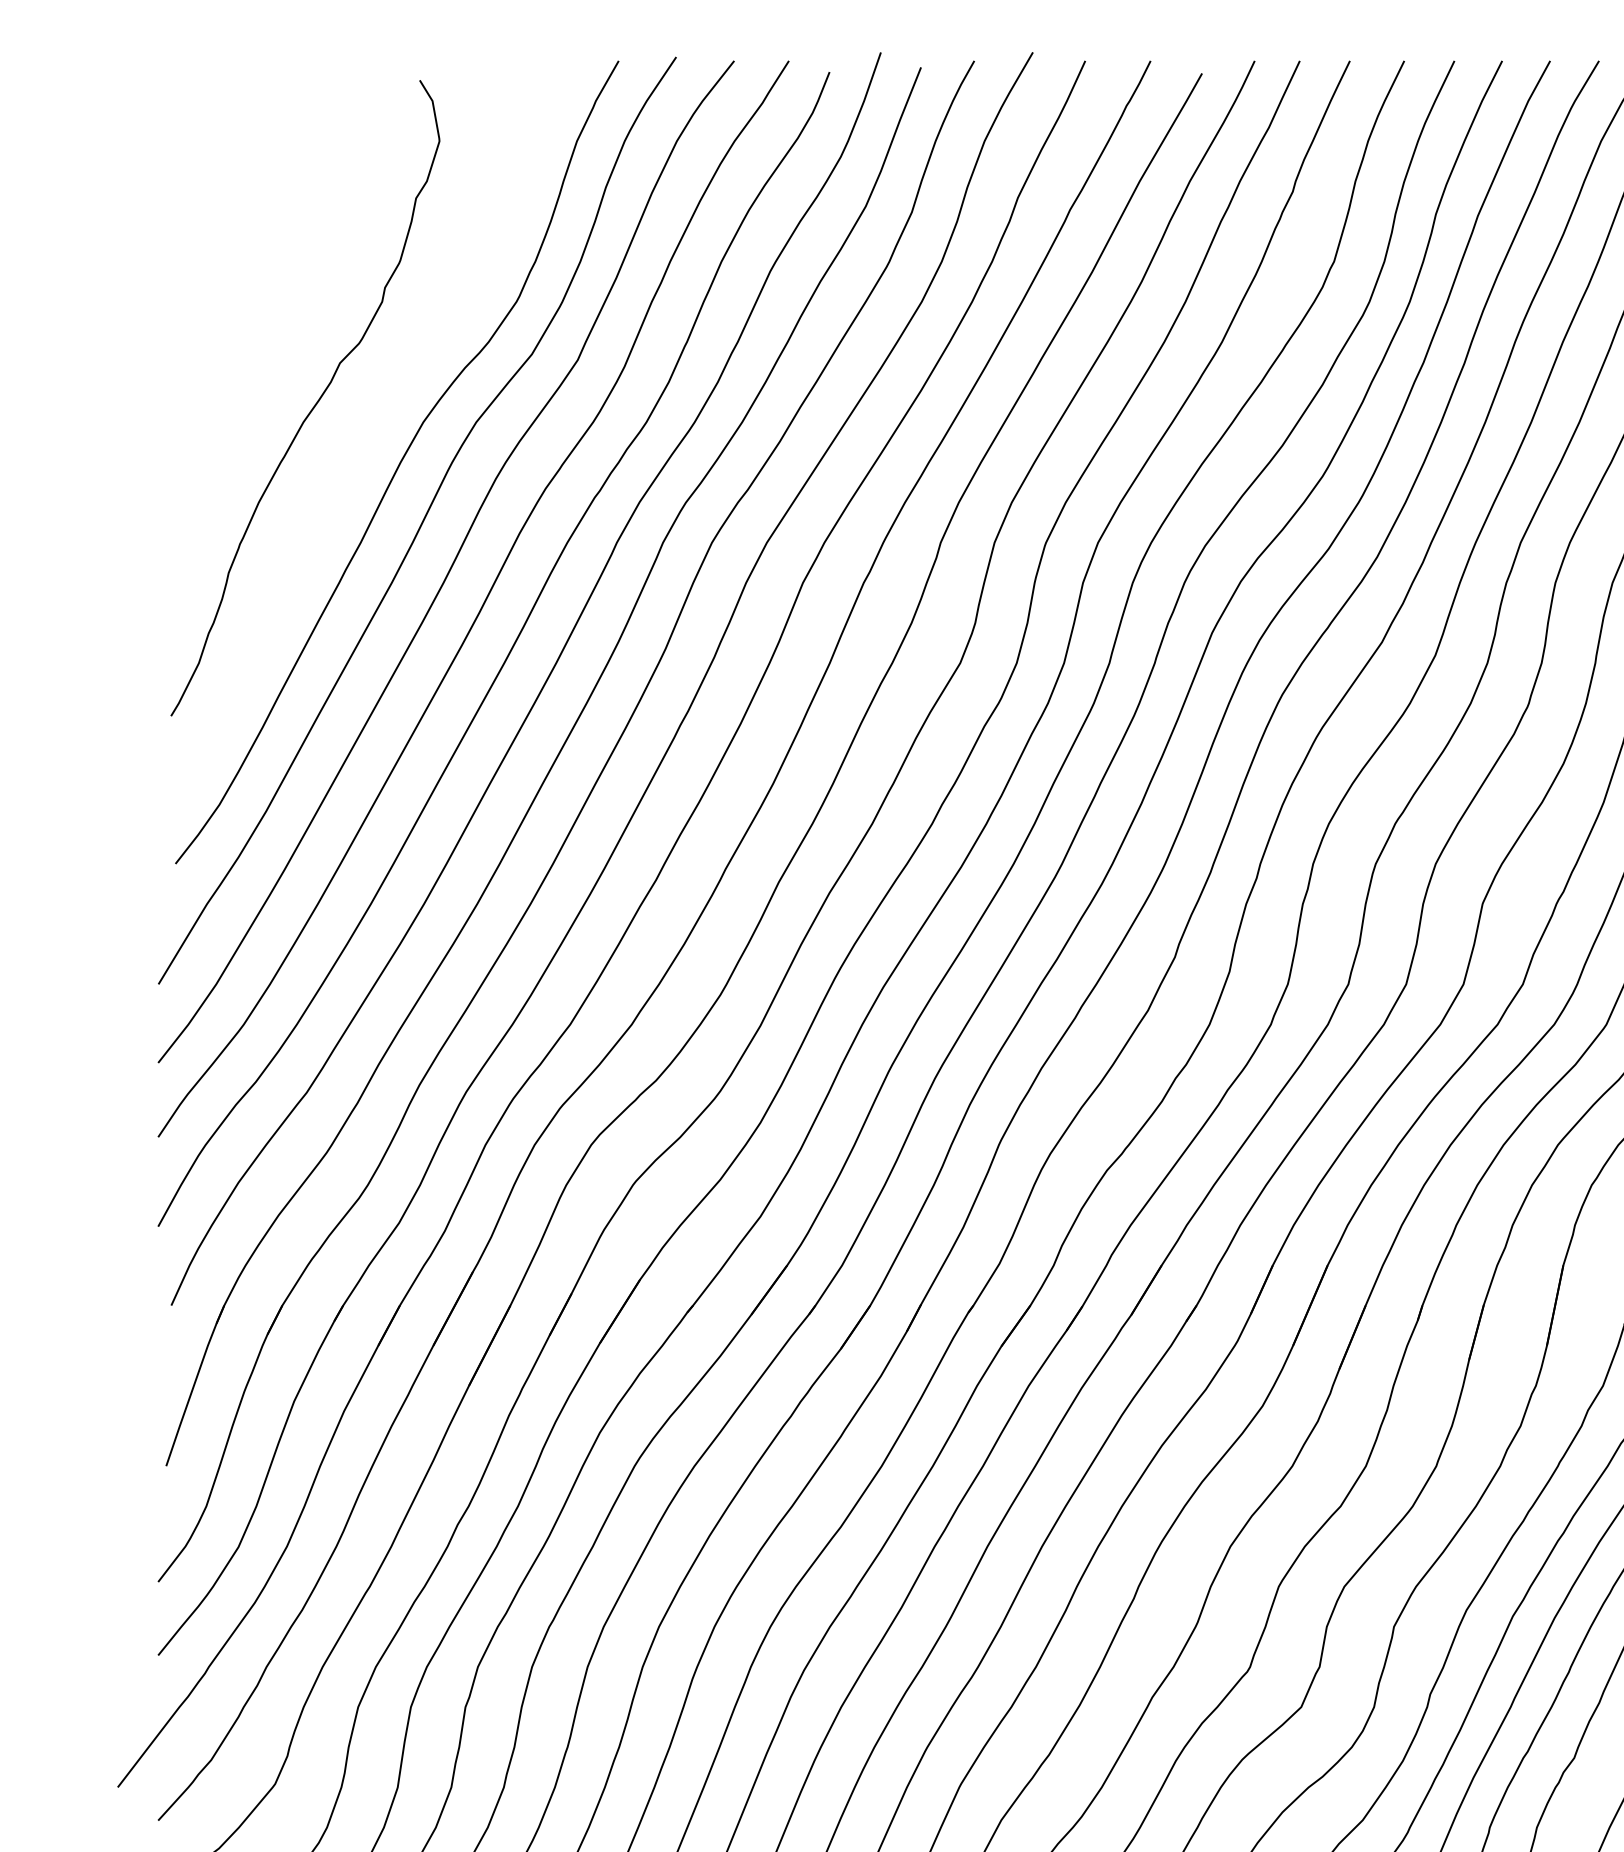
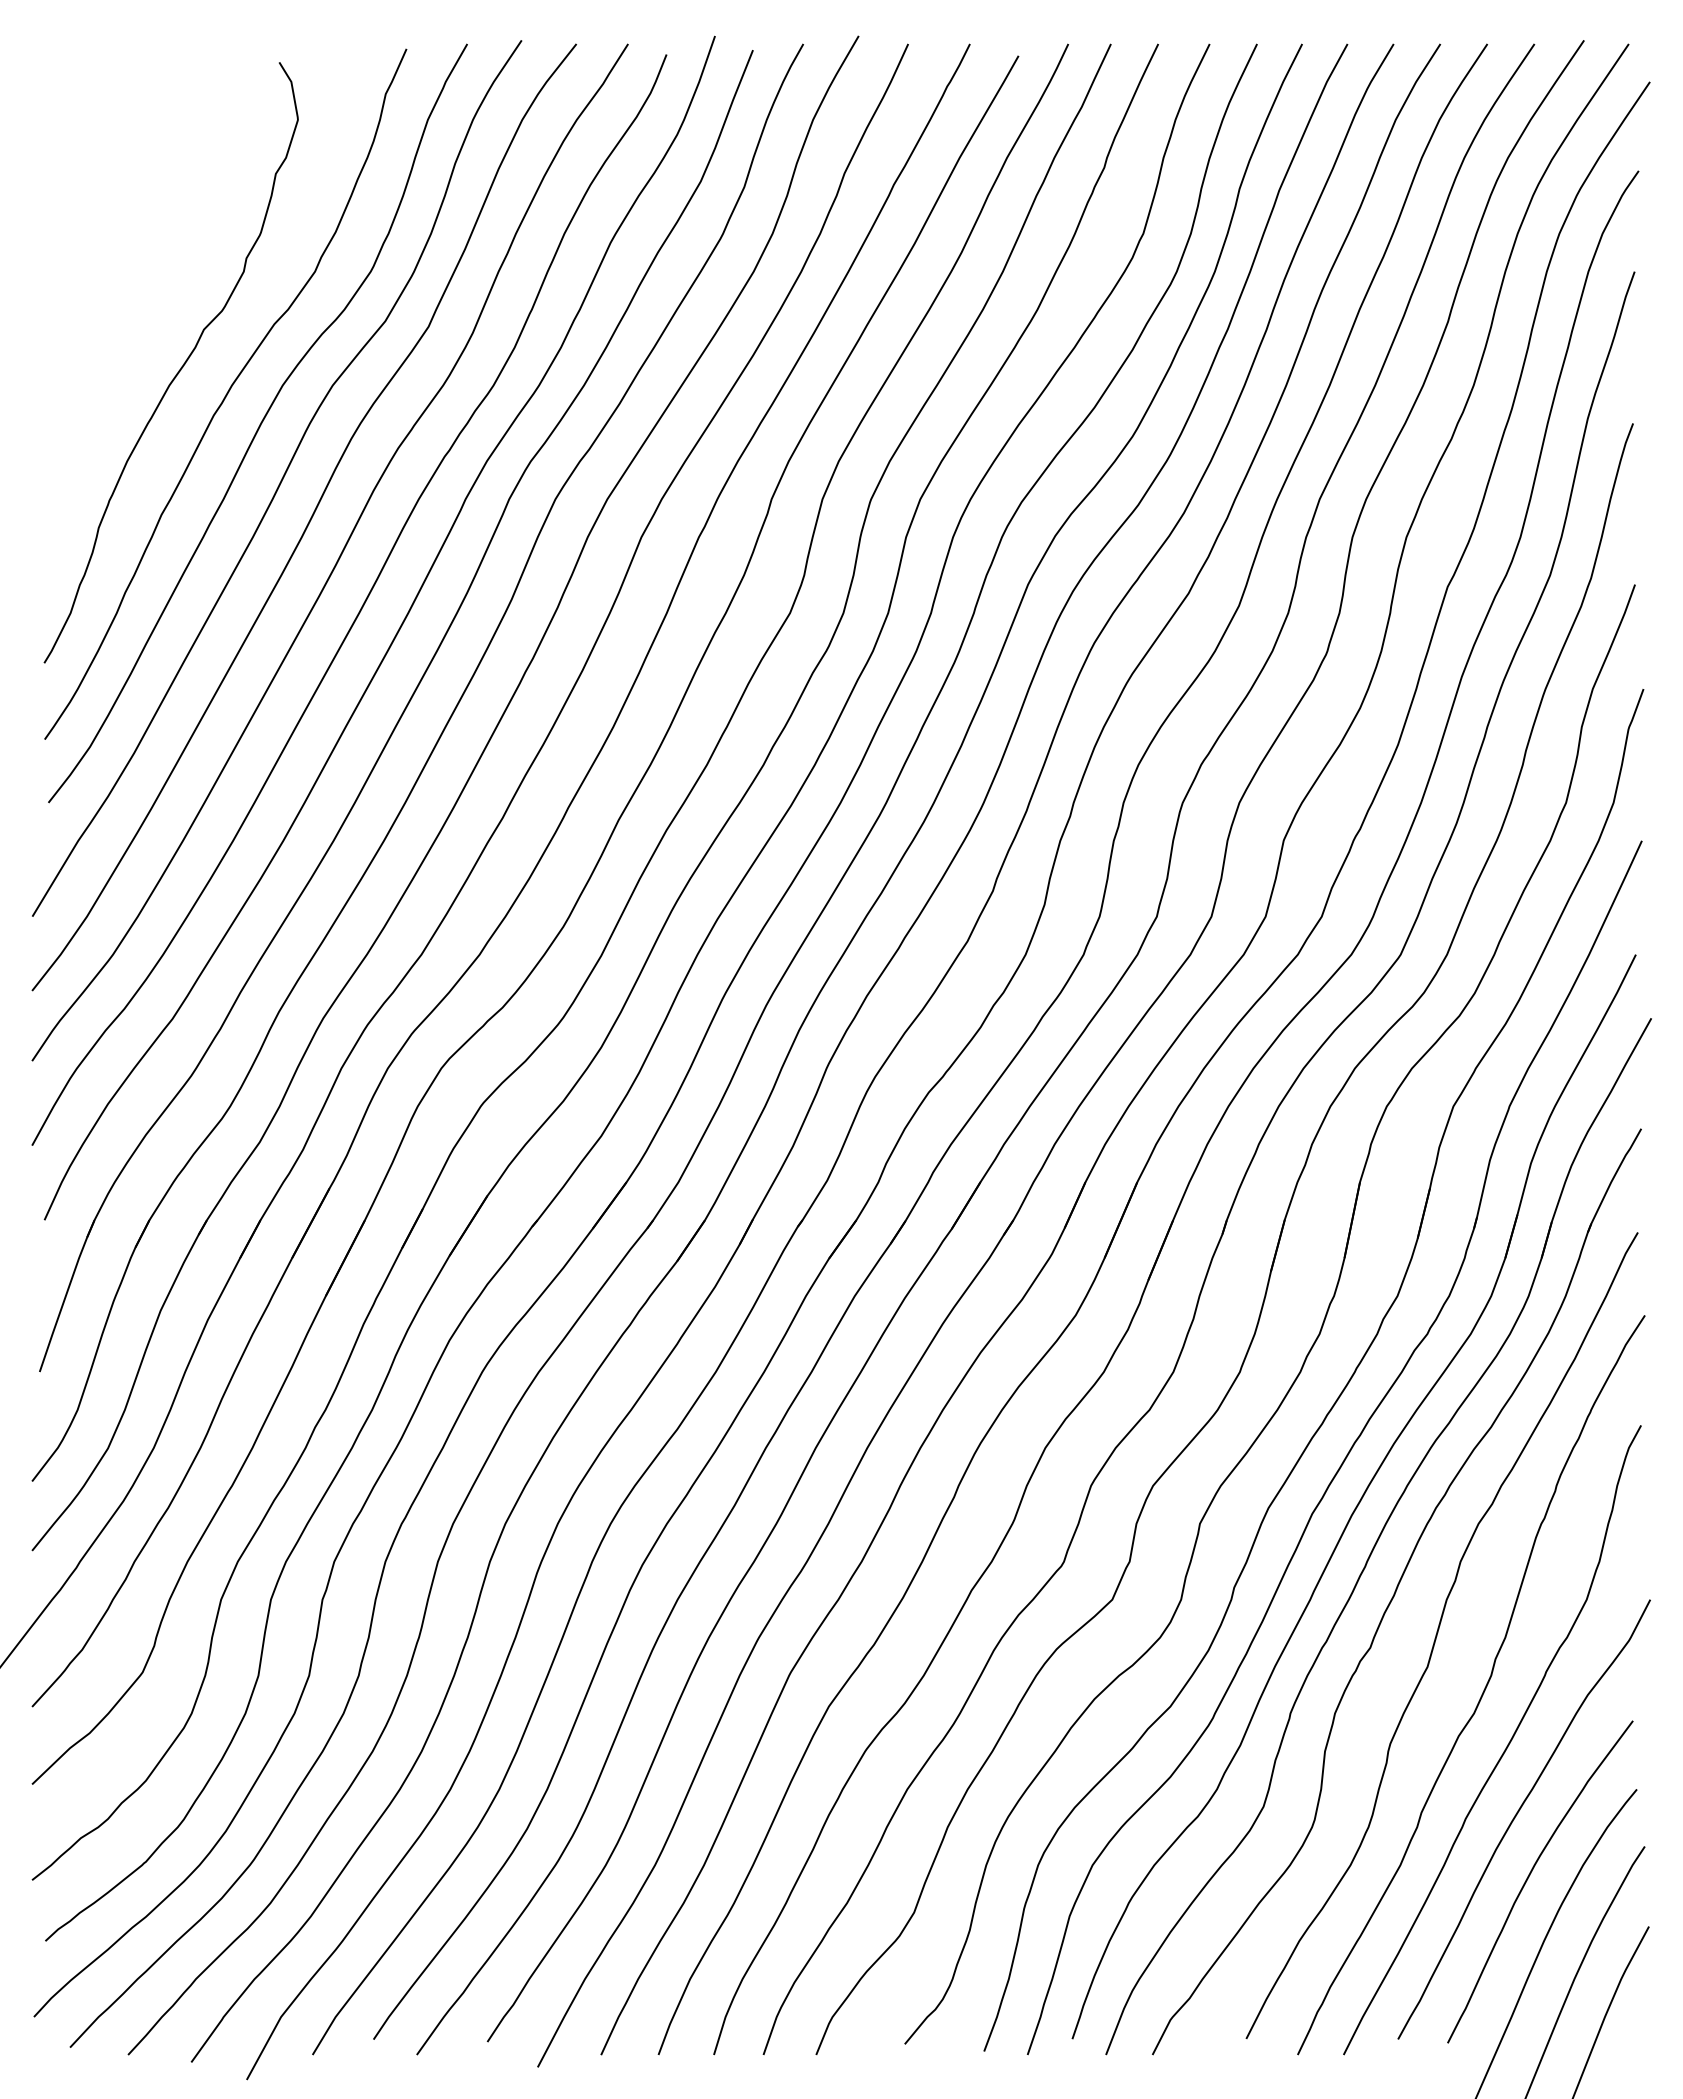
curve: (363, 430) -> (226, 393), added

